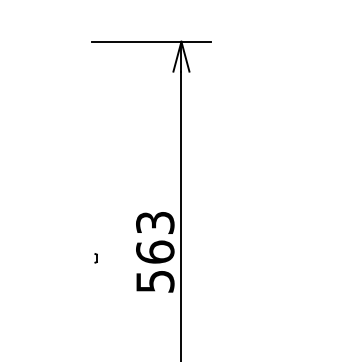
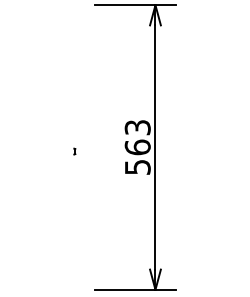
part: (95, 258) -> (74, 151), moved

